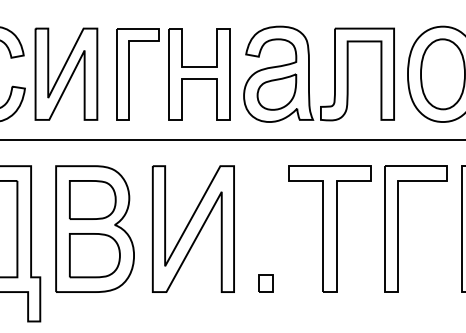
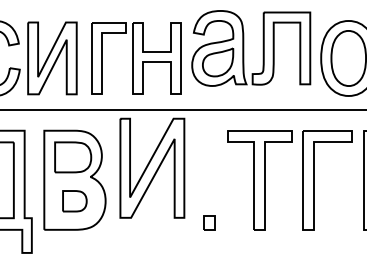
part: (310, 74) -> (244, 48), moved
part: (193, 228) -> (152, 167), moved
part: (94, 256) -> (74, 201), size x0.6

